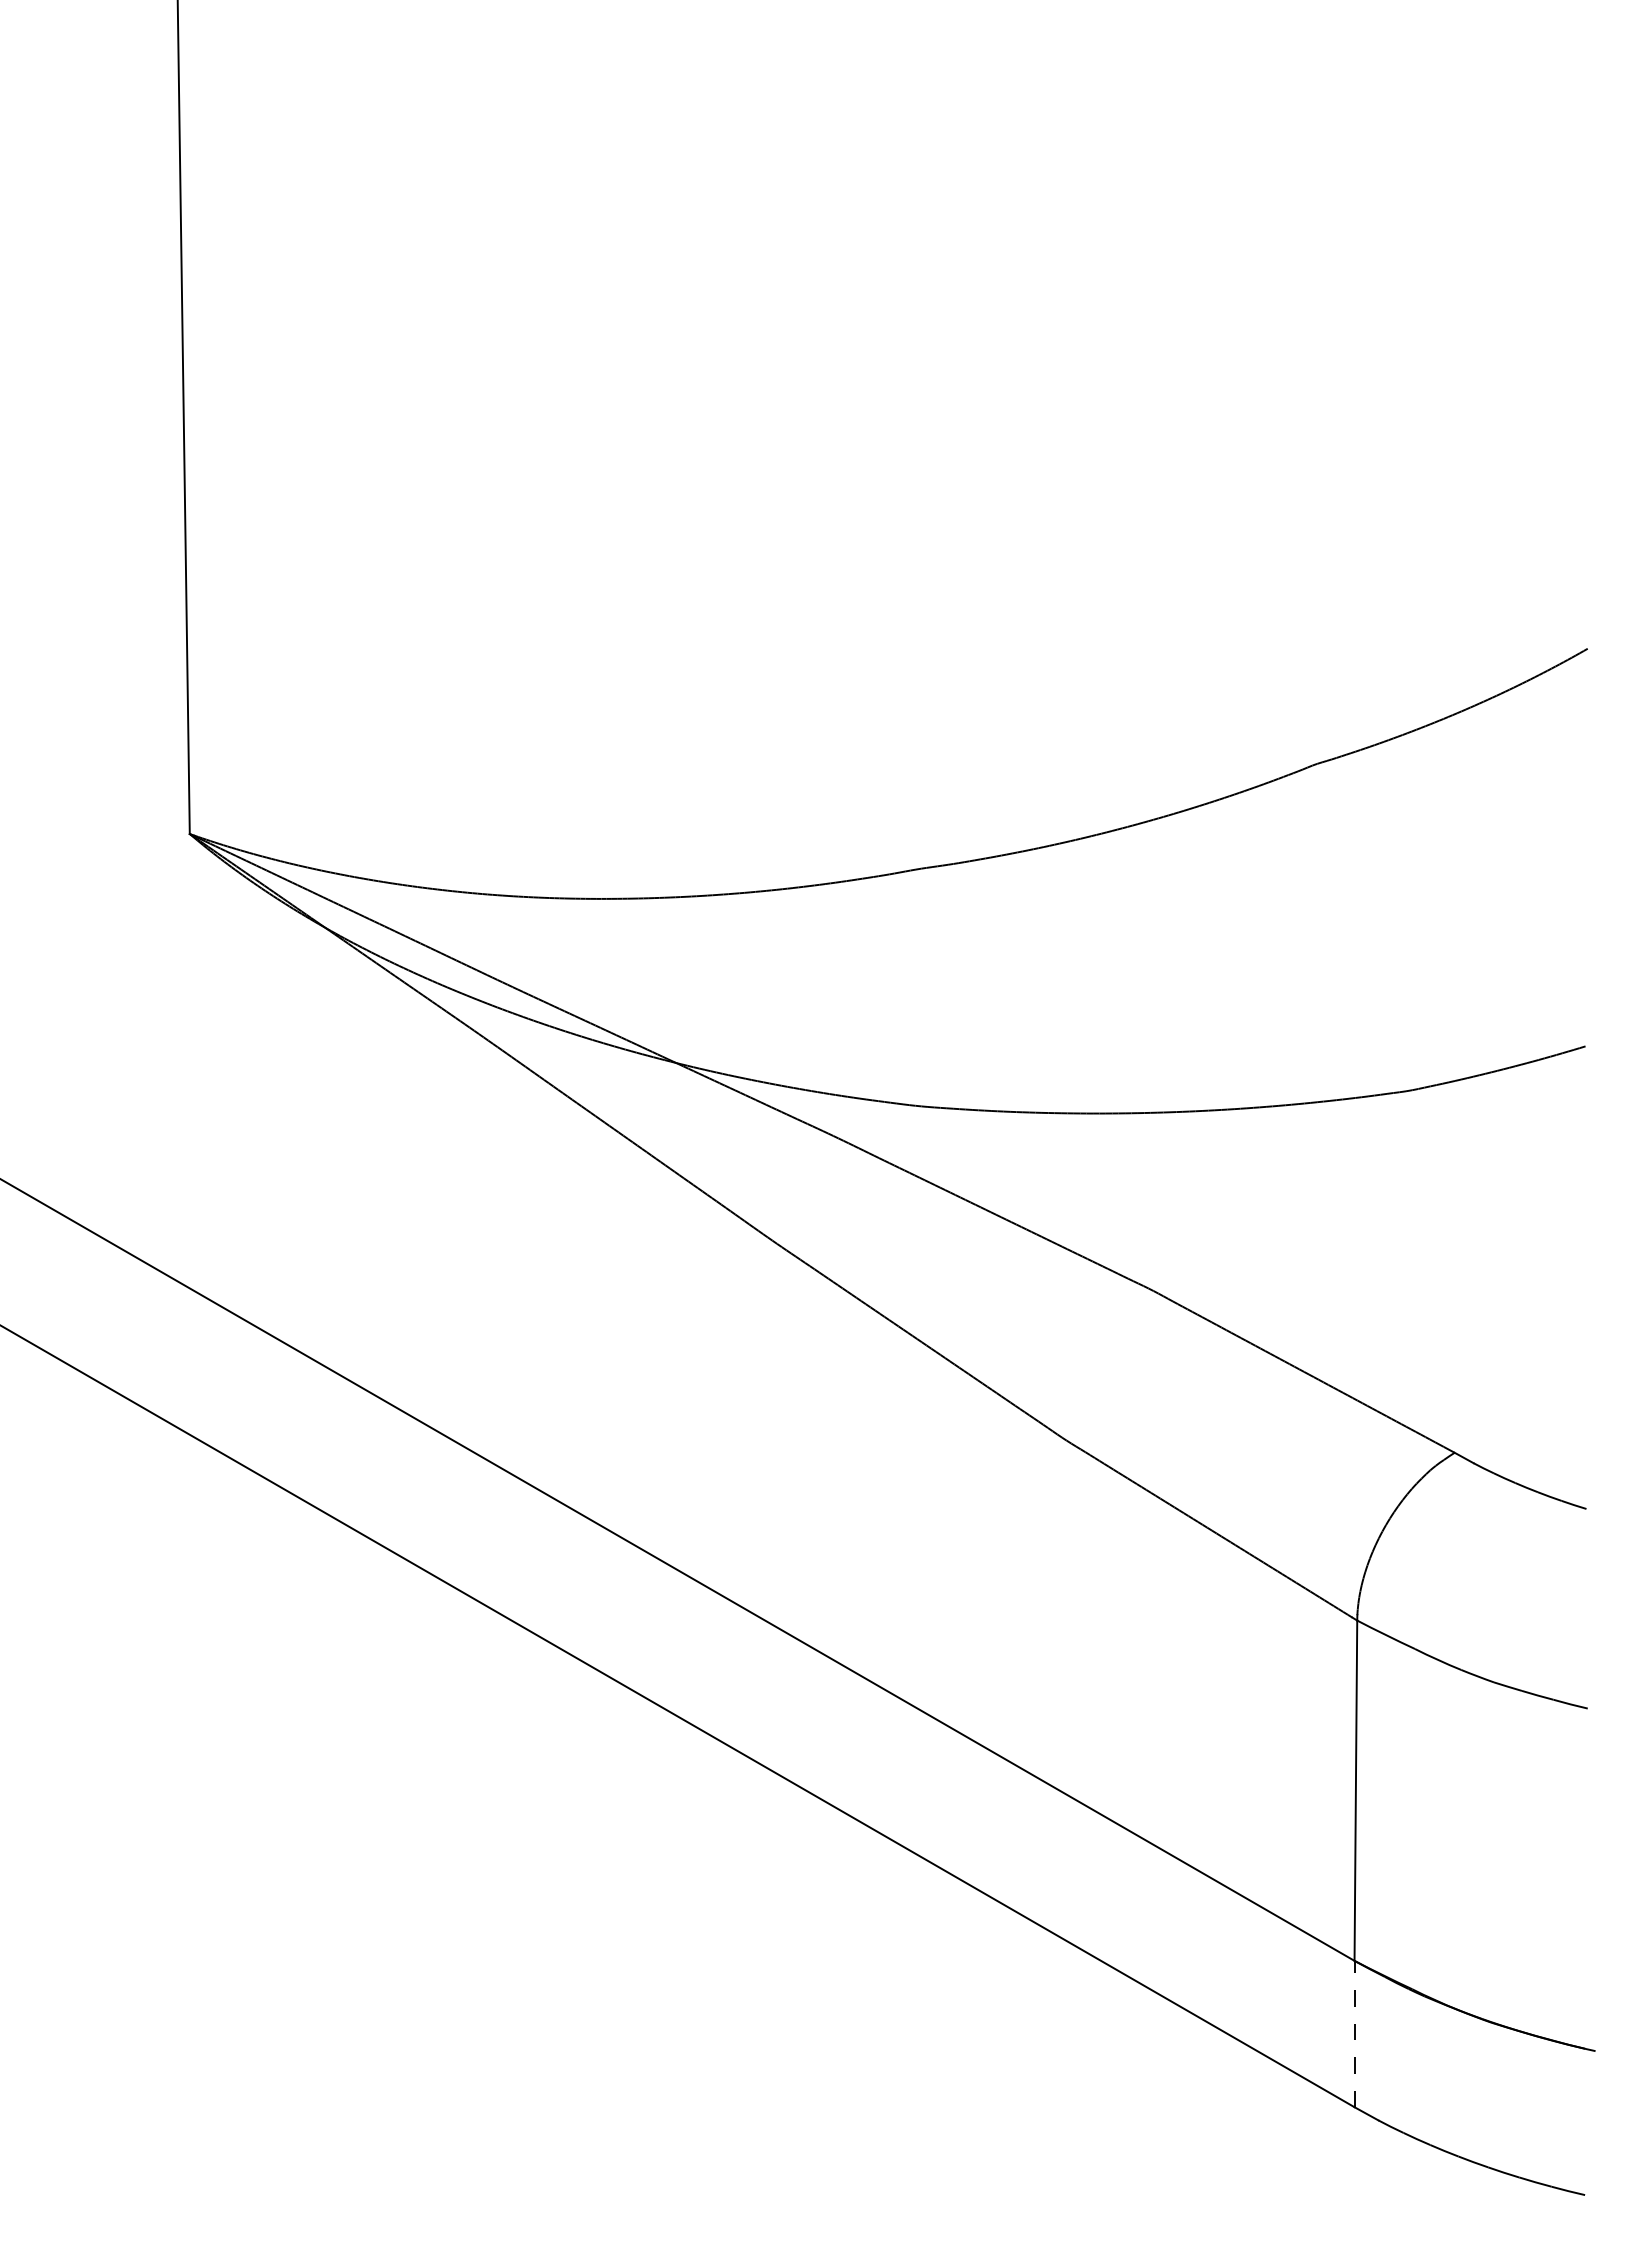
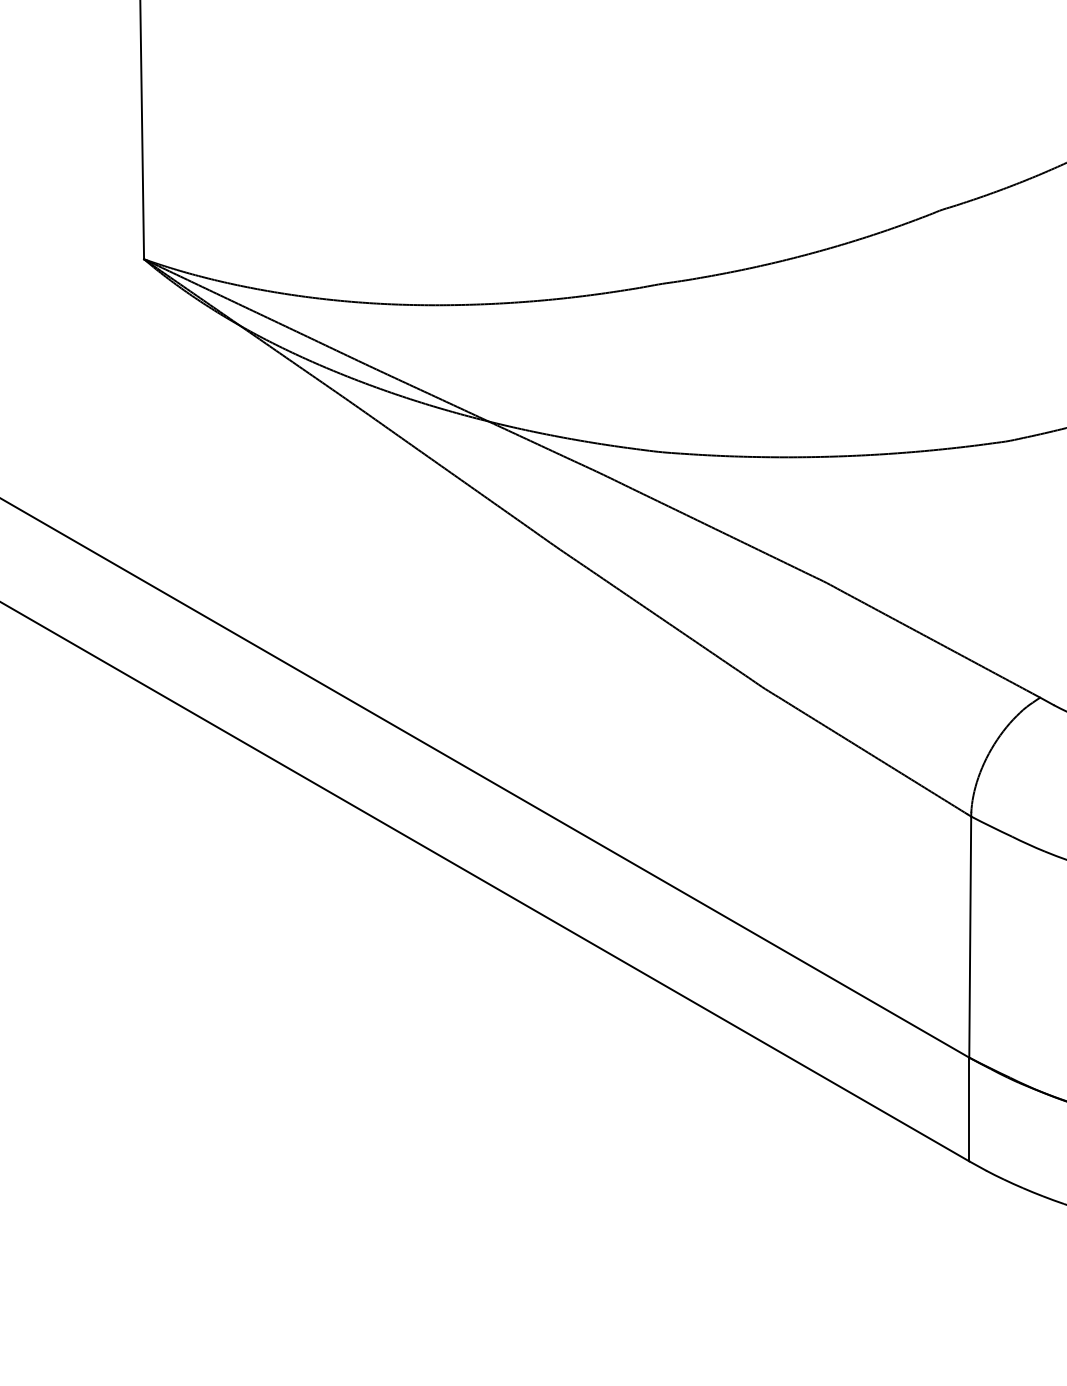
line: (1354, 2033) -> (969, 1109), dashed -> solid

